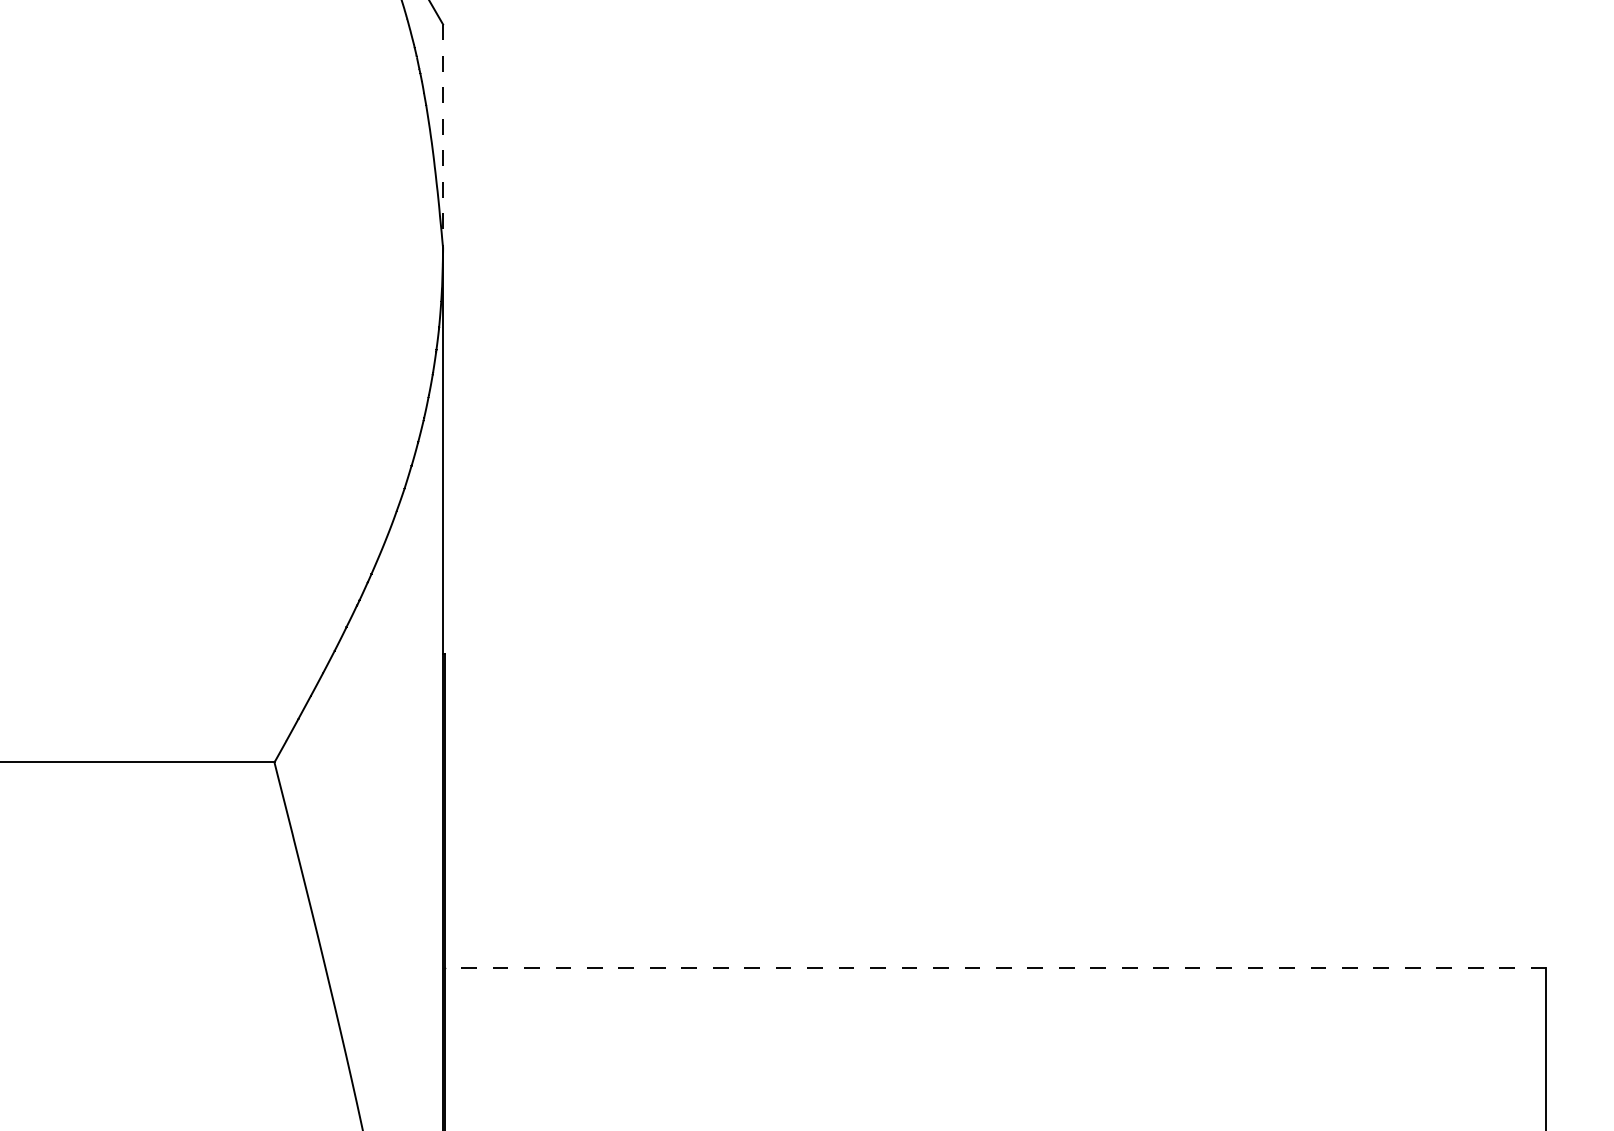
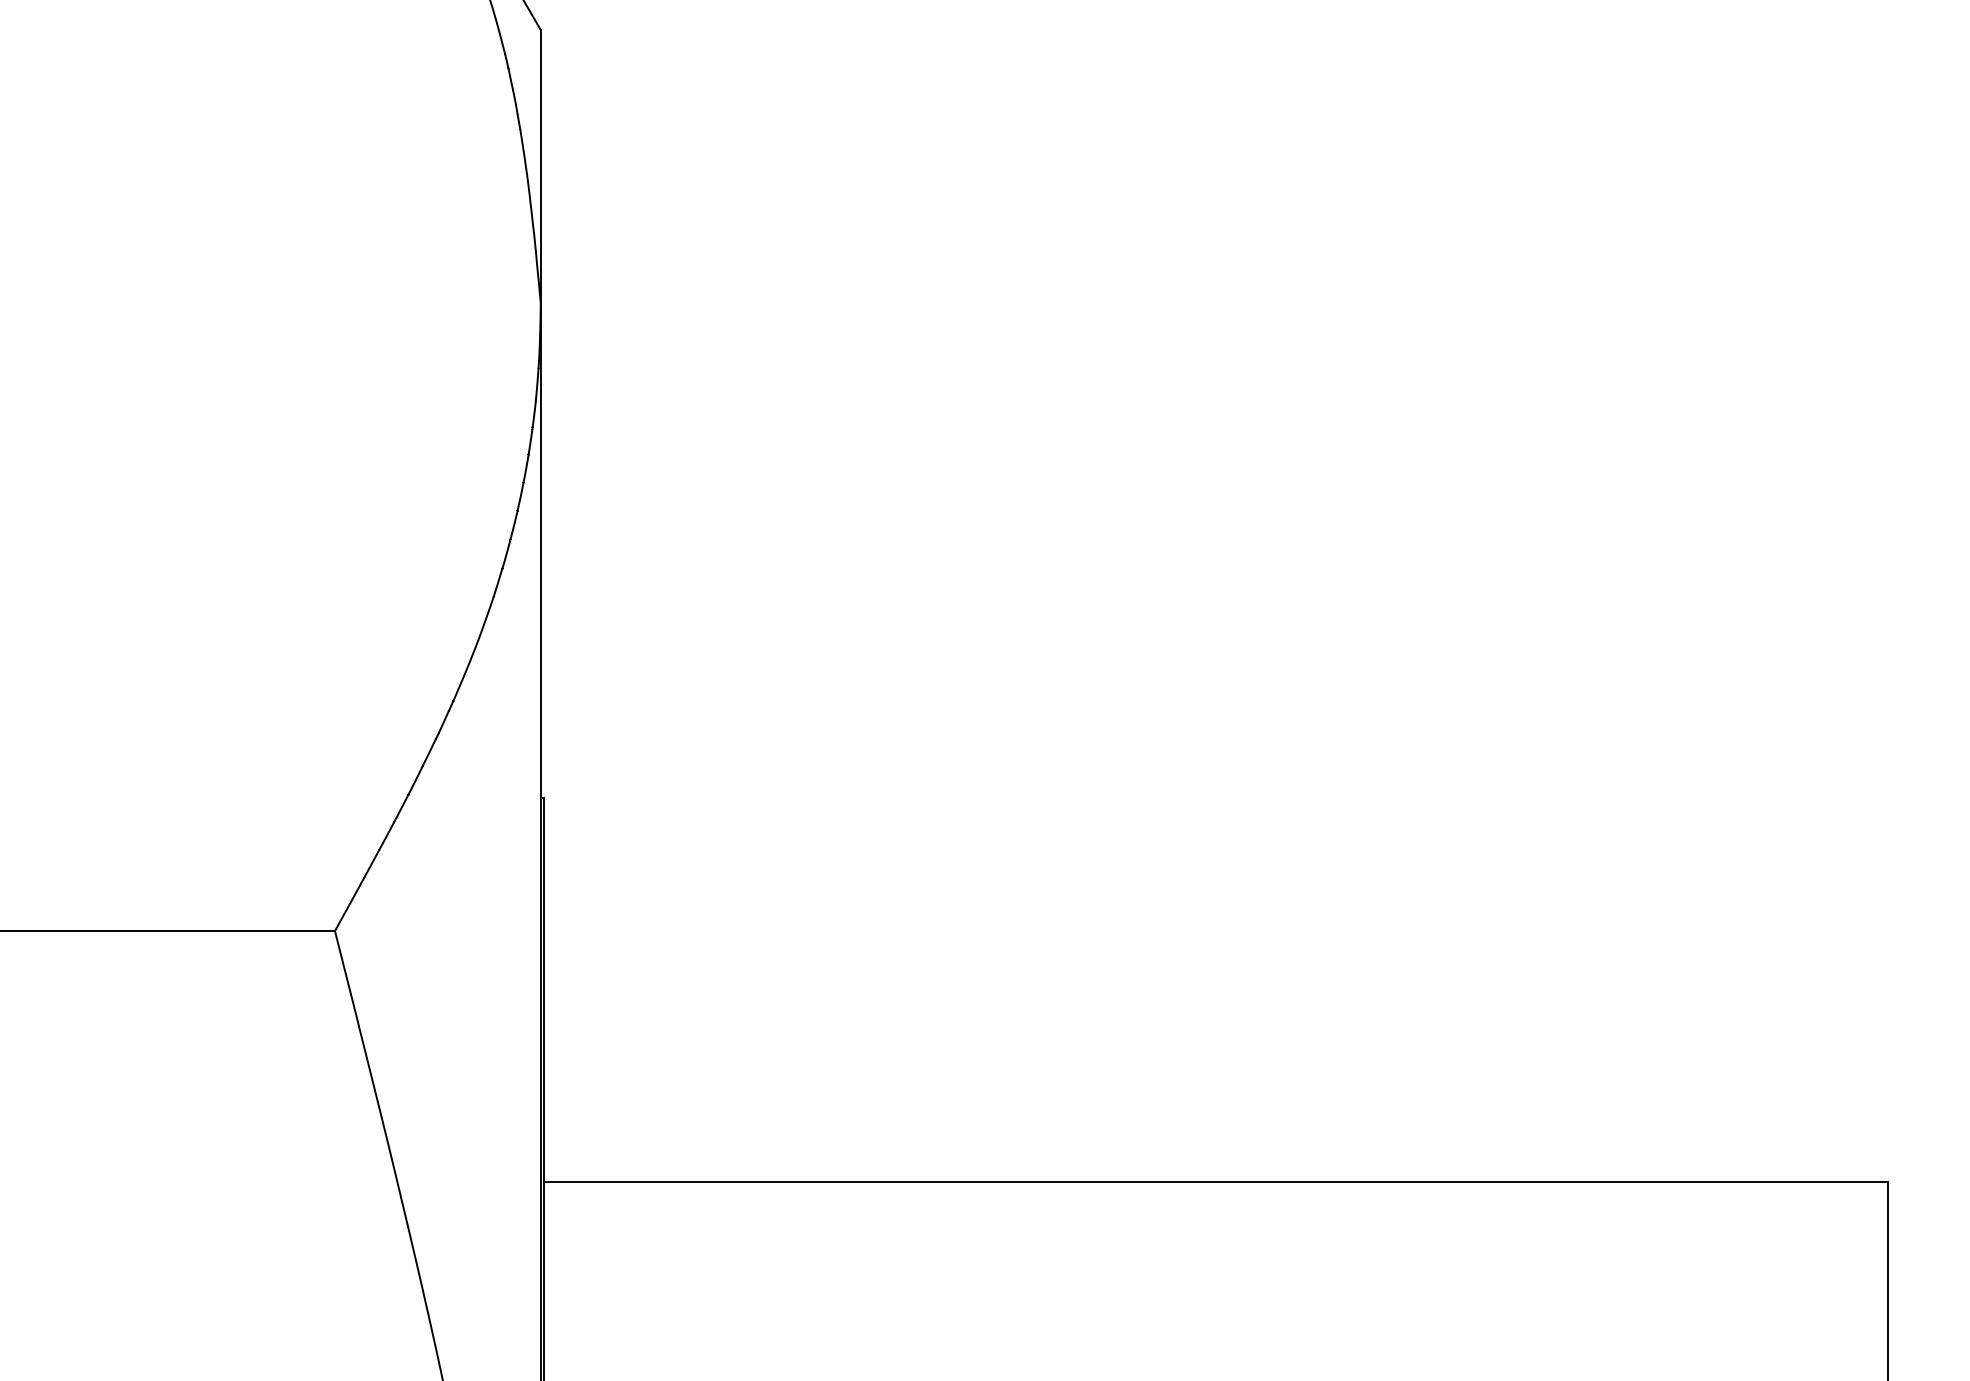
line: (442, 137) -> (540, 167), dashed -> solid
line: (995, 968) -> (1215, 1182), dashed -> solid

